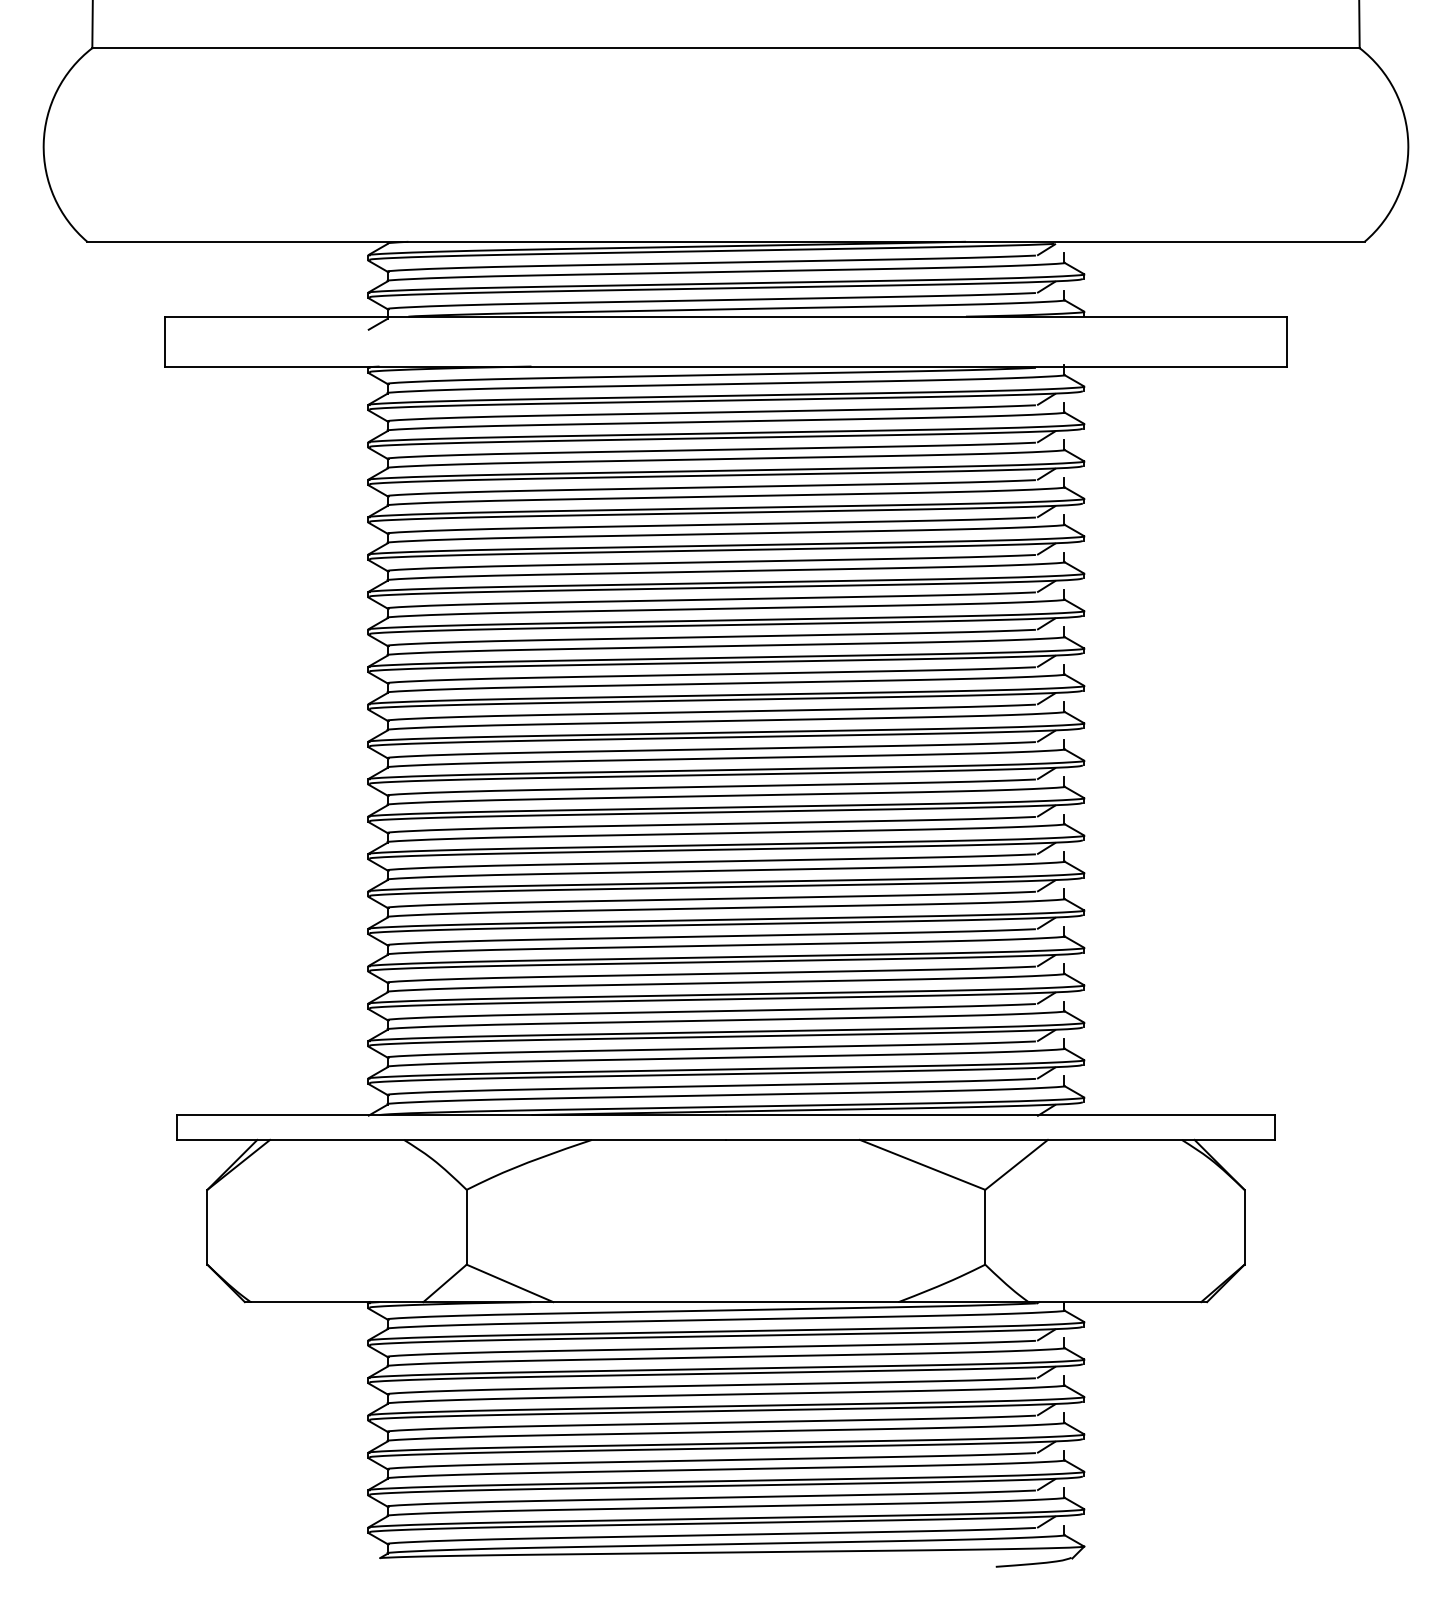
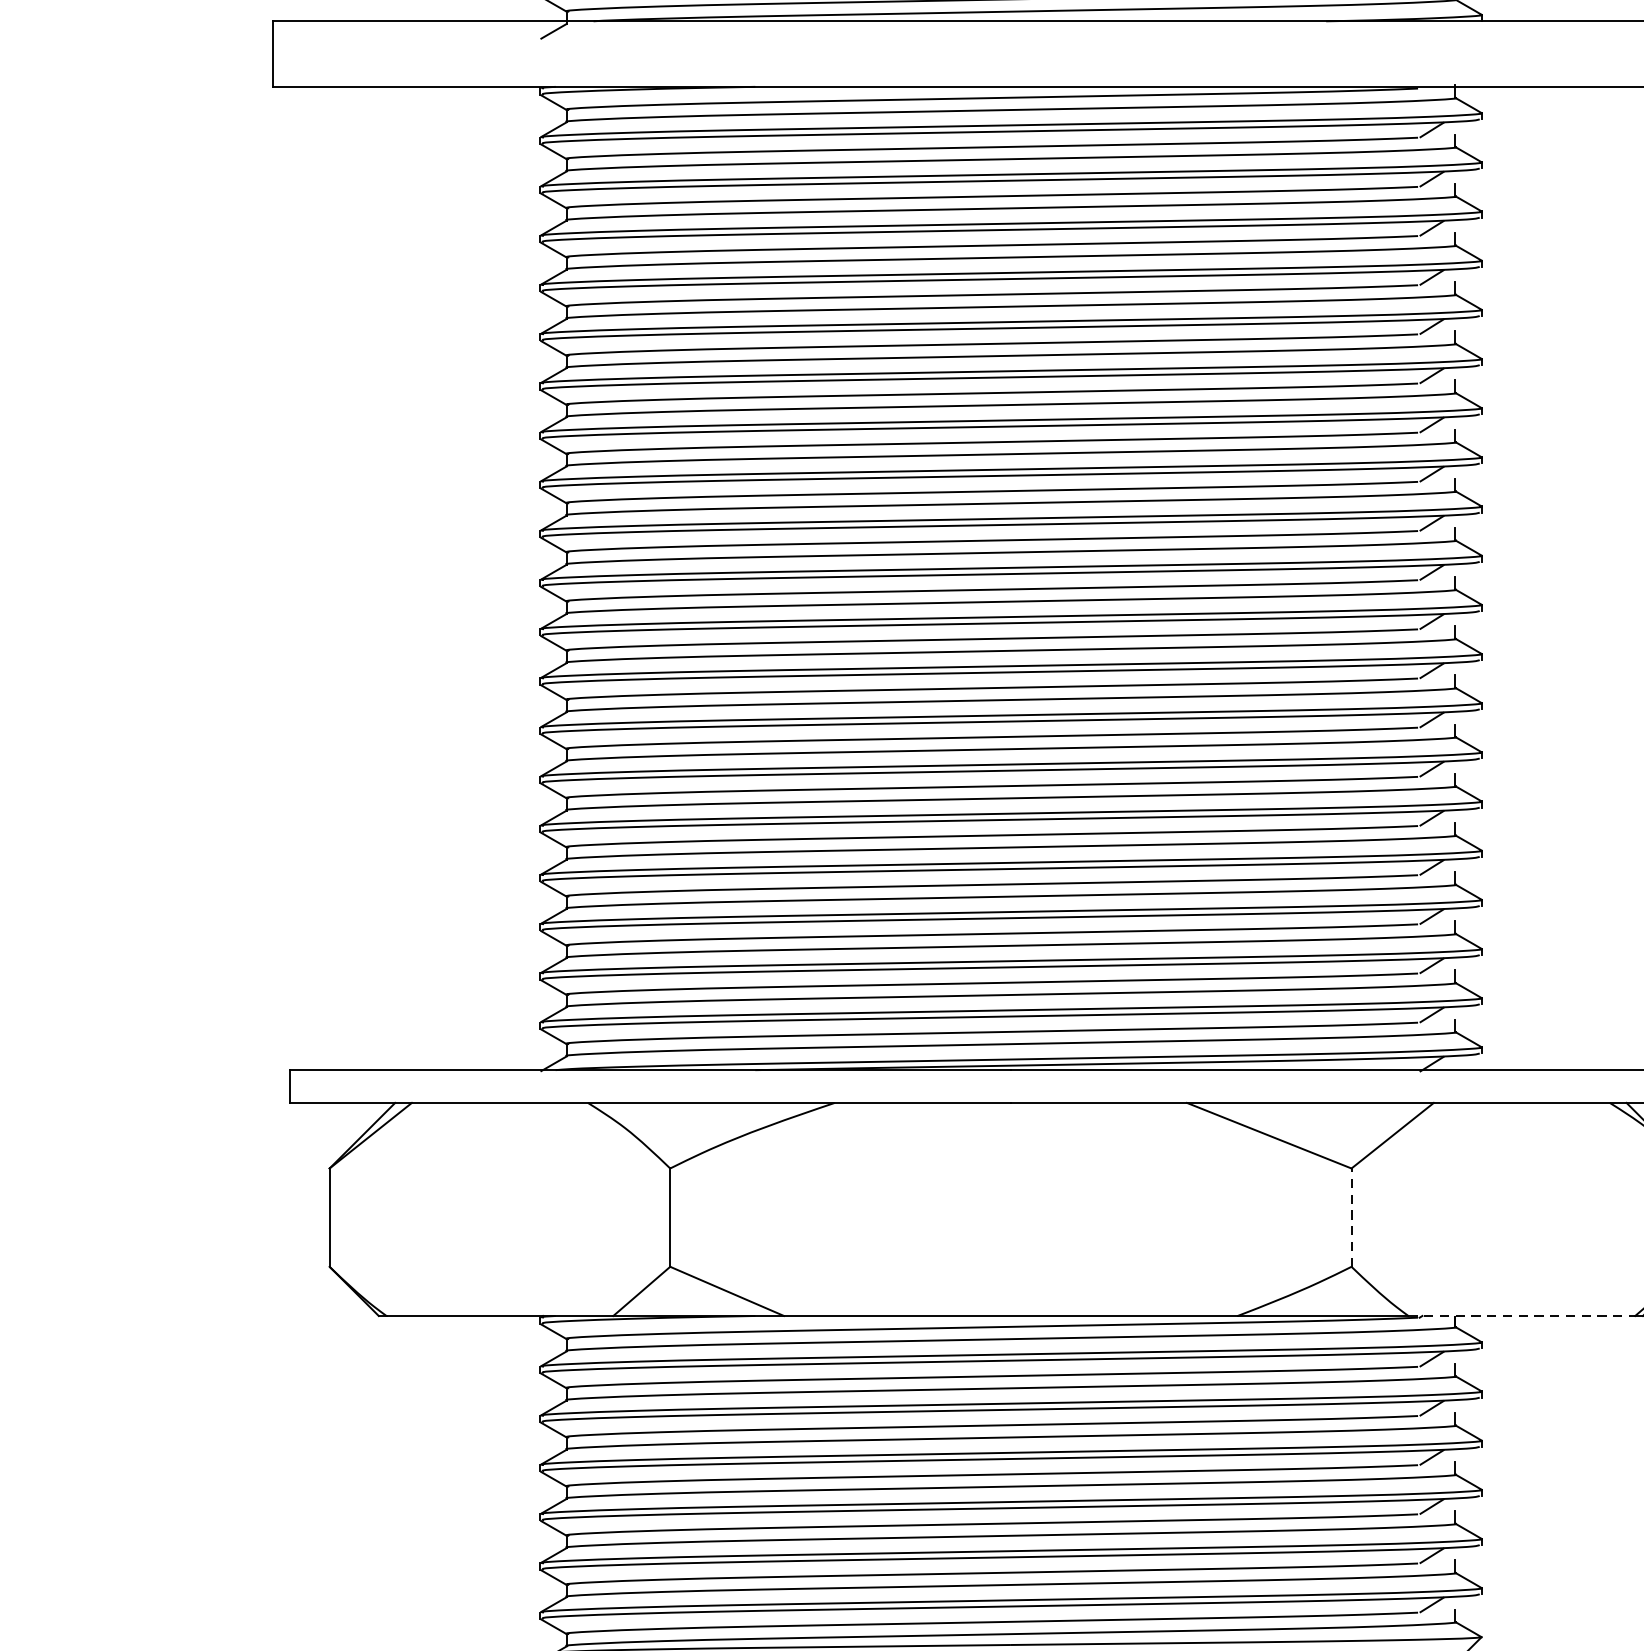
line: (985, 1226) -> (1351, 1216), solid -> dashed
line: (1115, 1302) -> (1522, 1316), solid -> dashed

